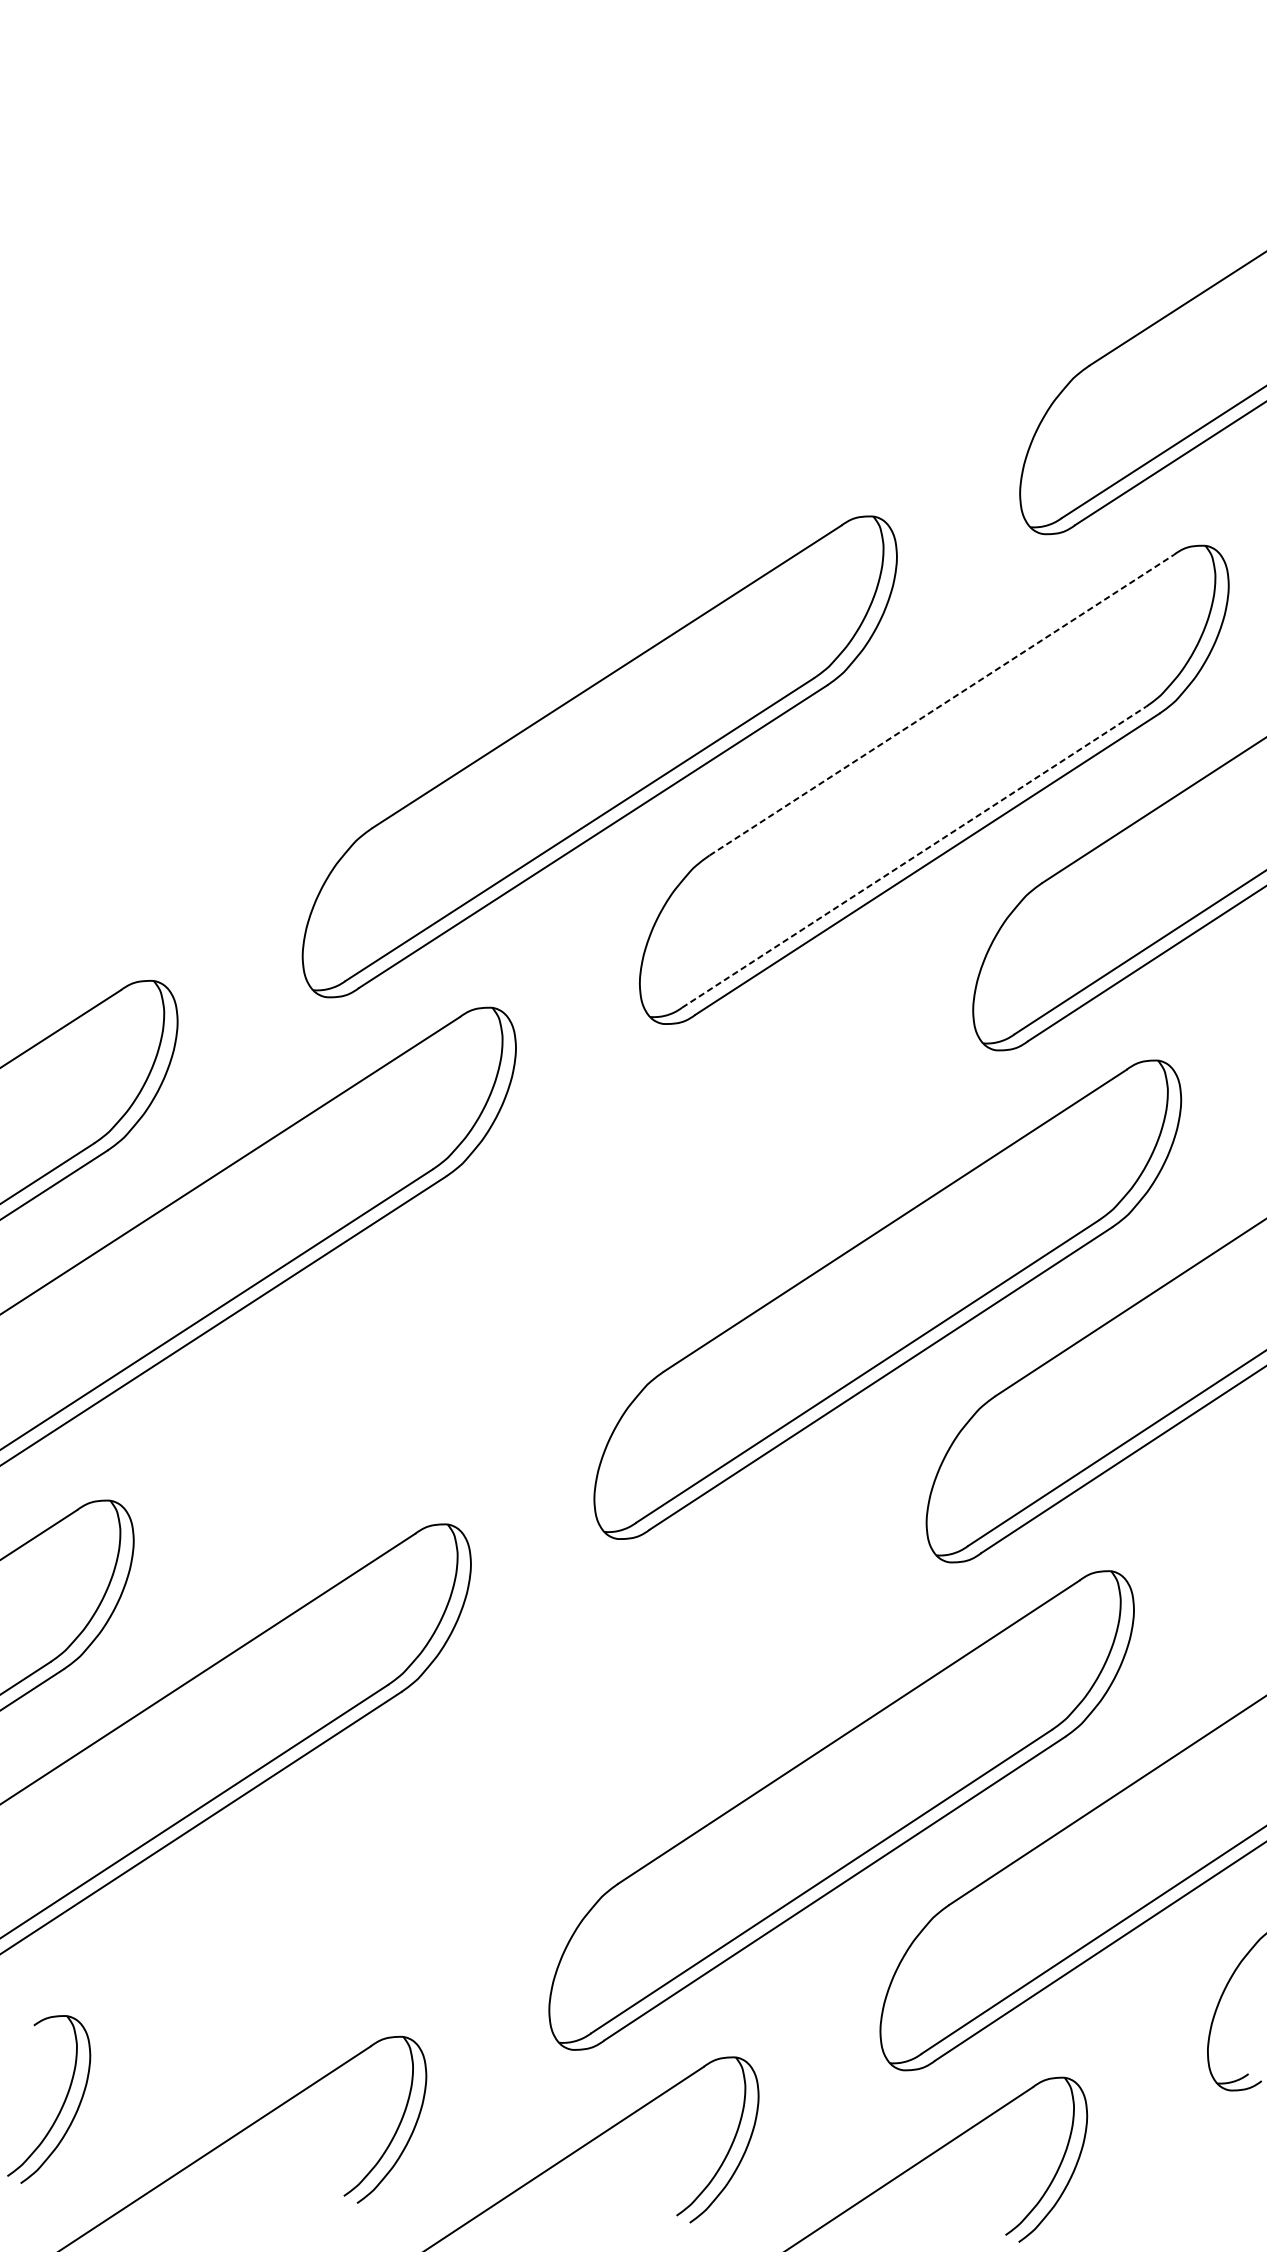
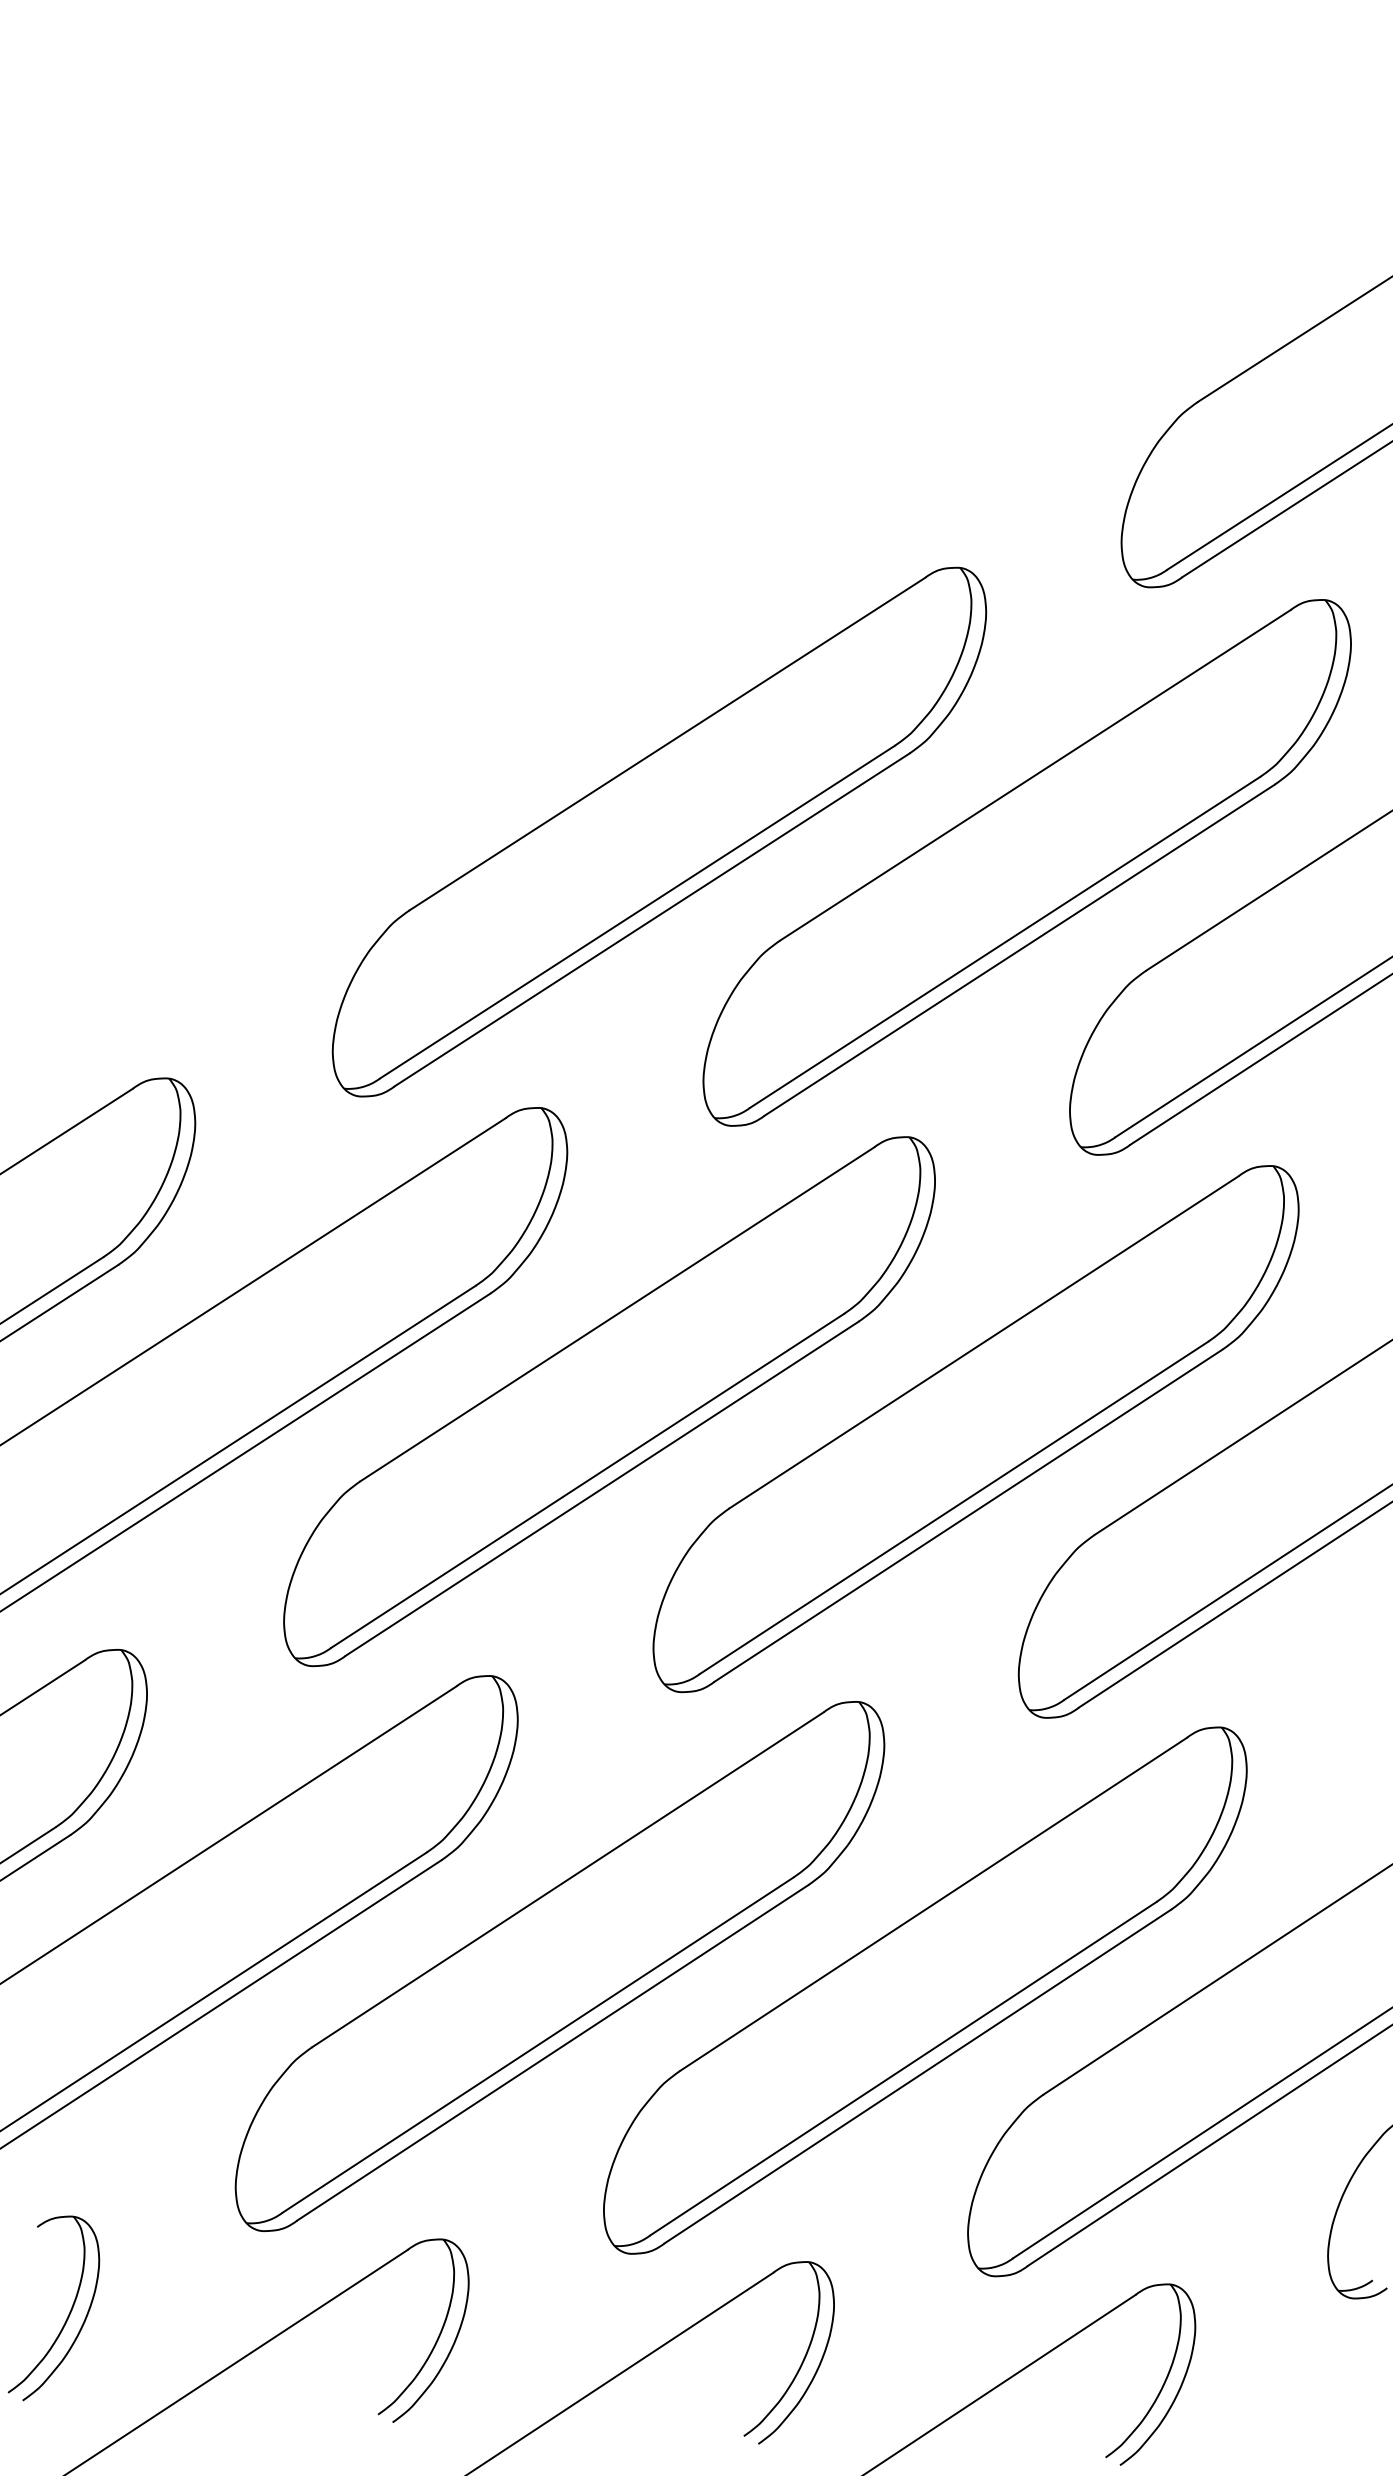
line: (941, 705) -> (1035, 775), dashed -> solid
line: (914, 857) -> (1005, 942), dashed -> solid
part: (554, 1274) -> (609, 1401), added
part: (508, 1788) -> (559, 1966), added

